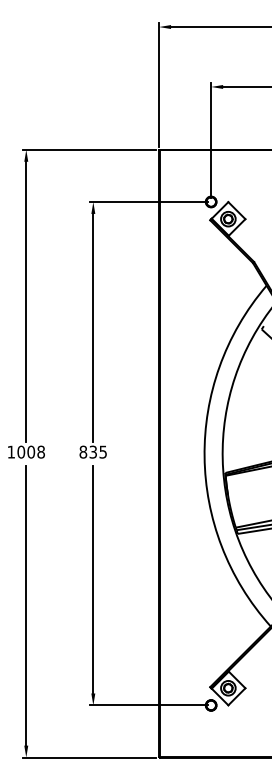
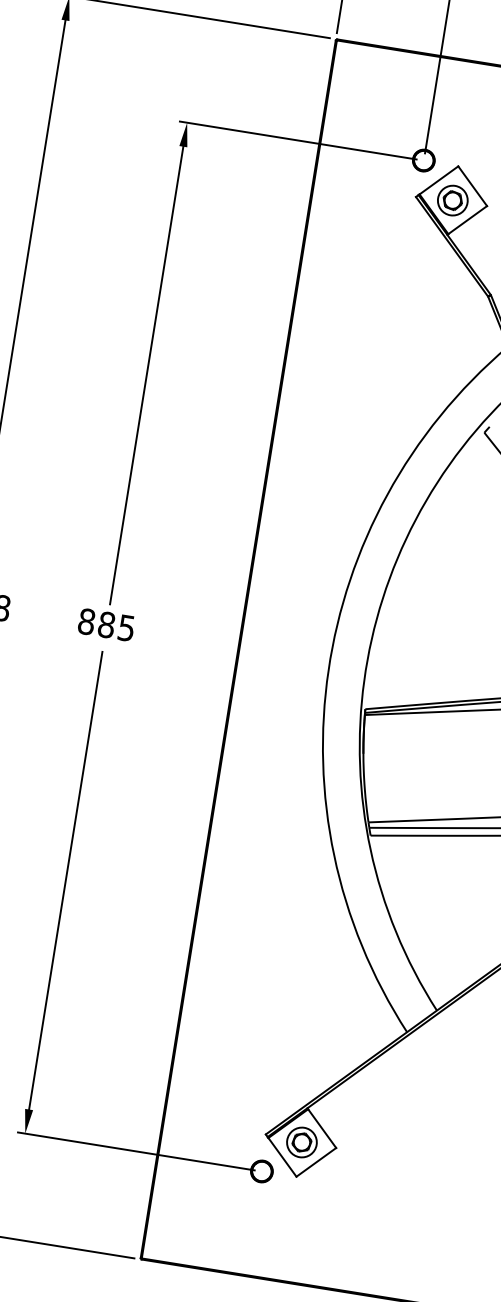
text: (93, 451) -> (107, 623), 835 -> 885

